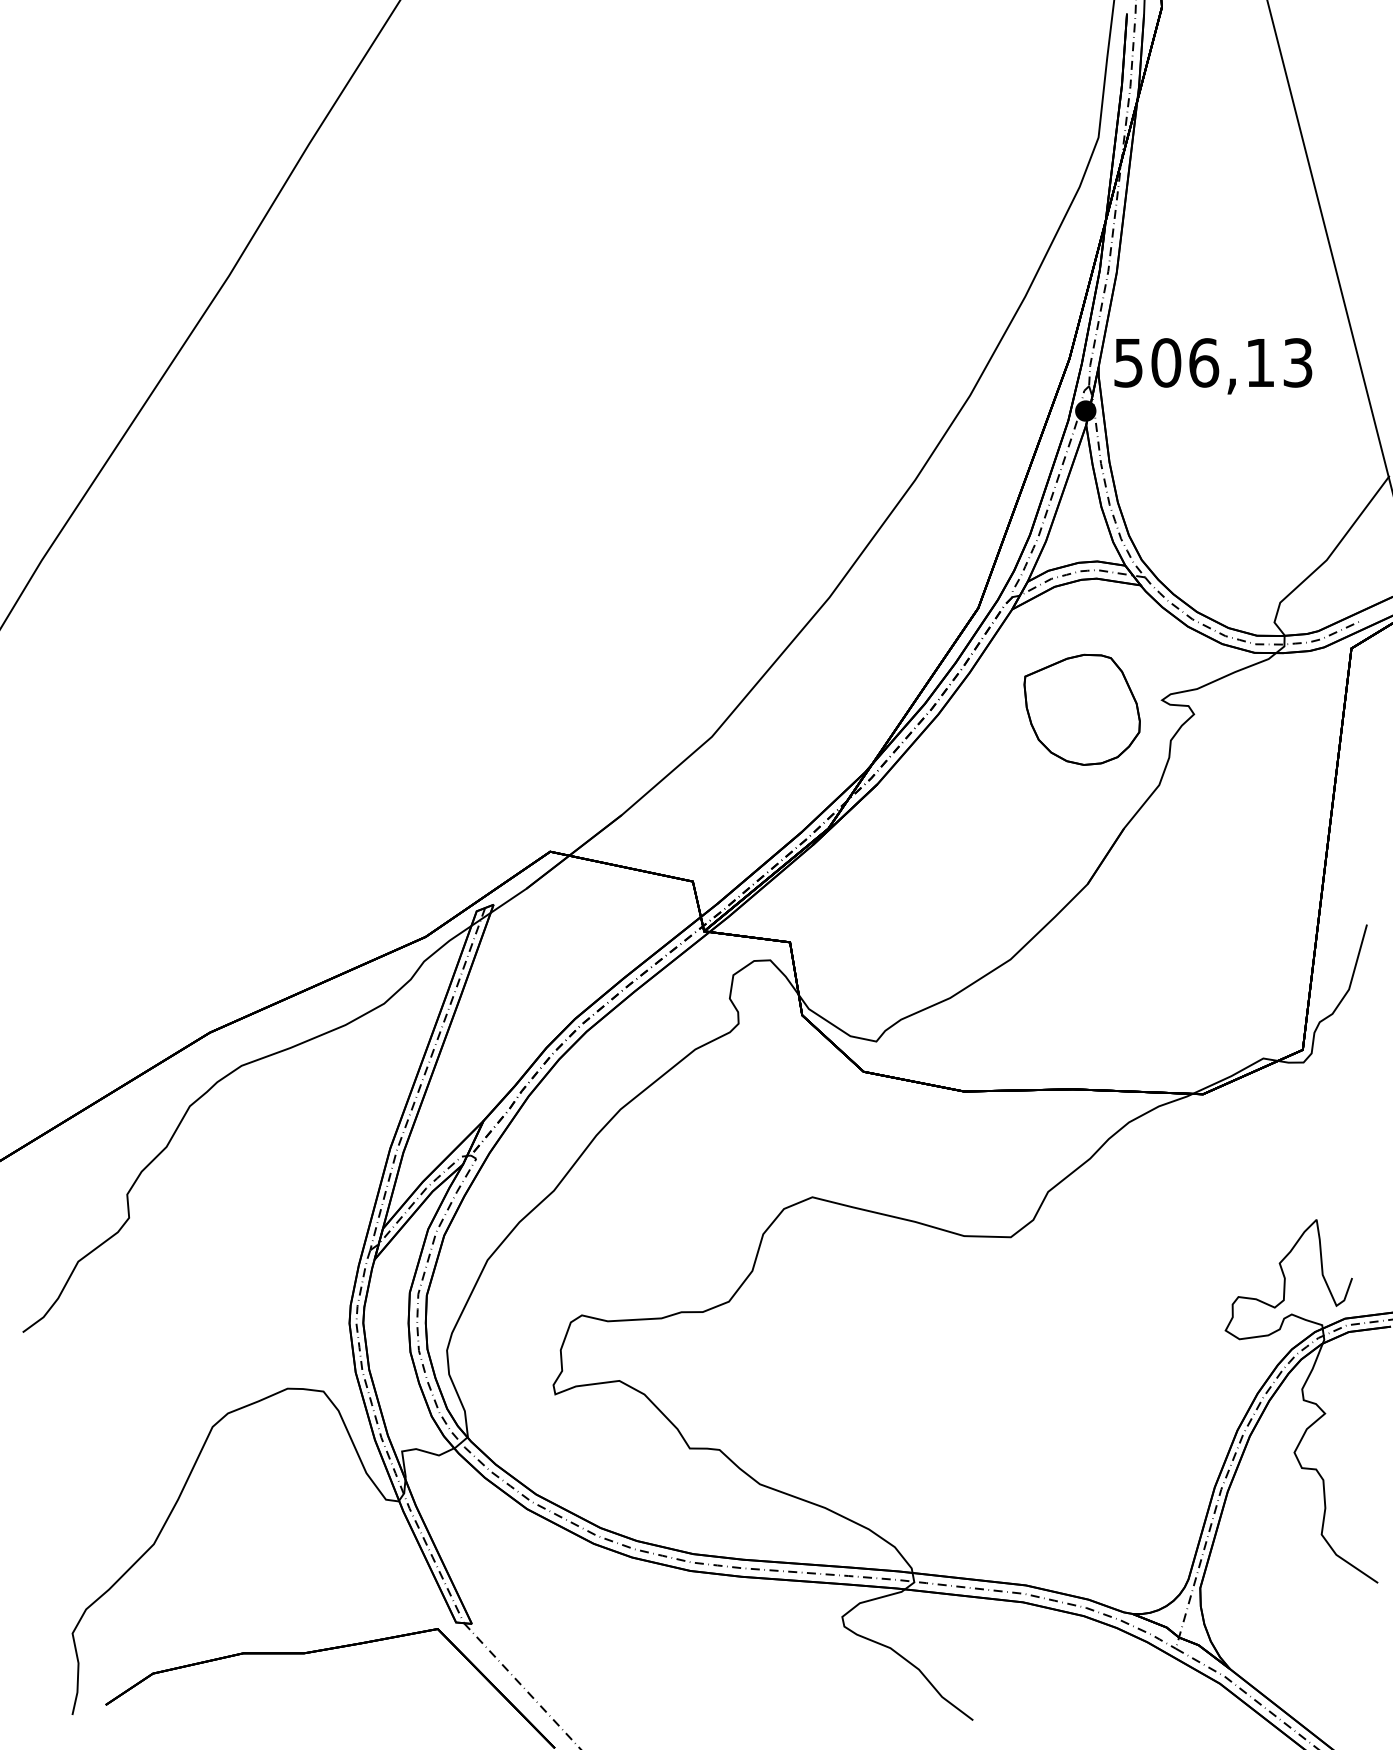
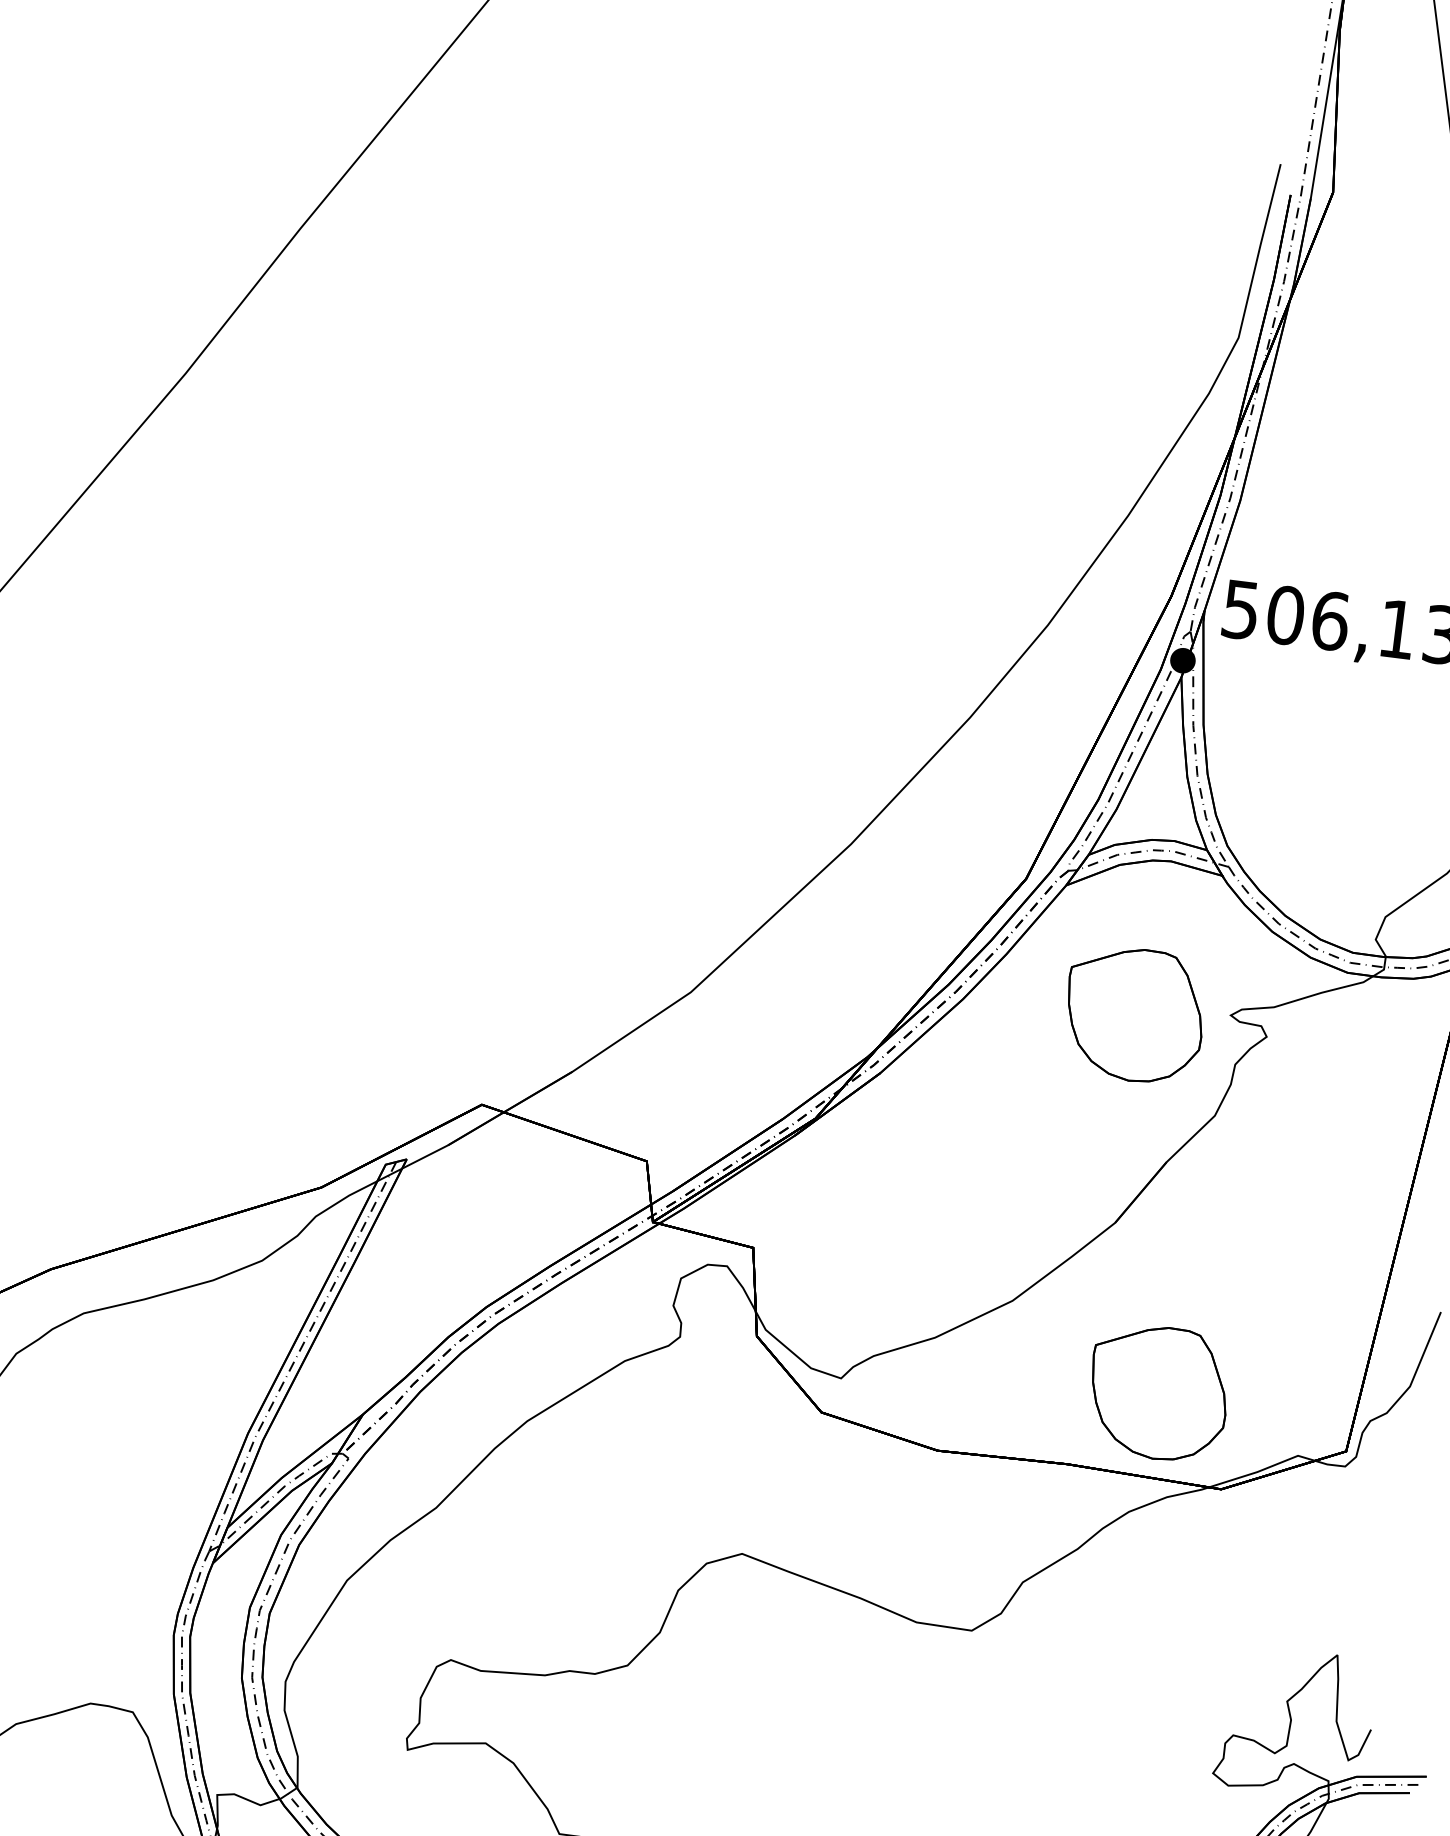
part: (1140, 1020) -> (1157, 1392), added

